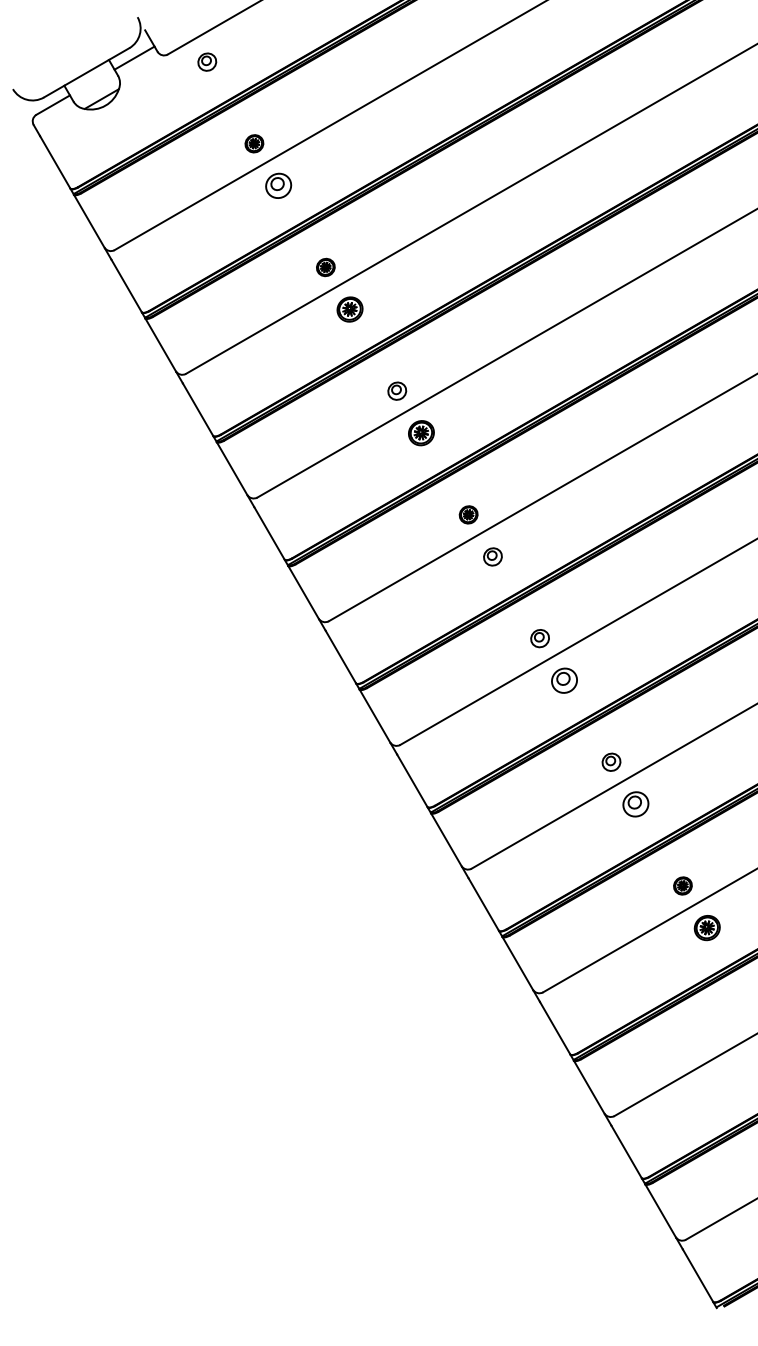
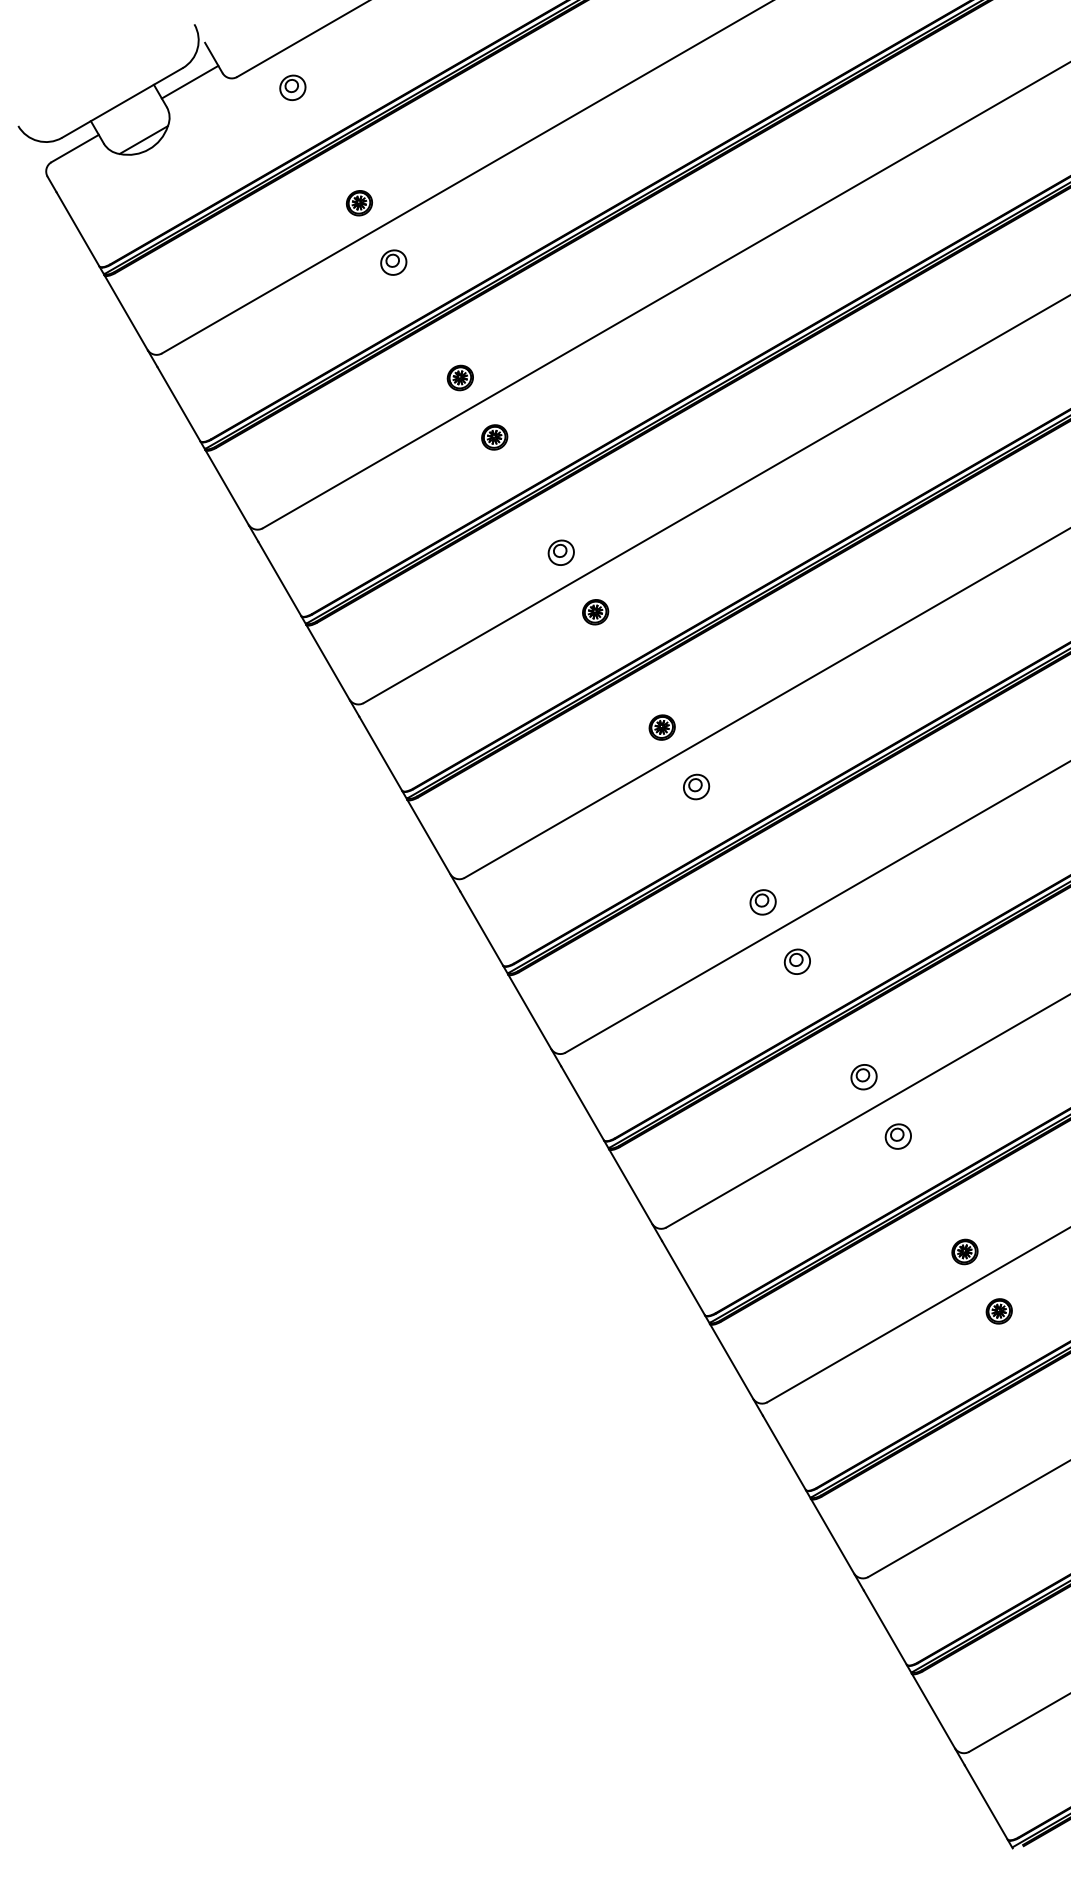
part: (278, 185) -> (393, 262), size x0.71
part: (349, 309) -> (494, 437), size x0.71
part: (421, 433) -> (595, 612), size x0.71
part: (563, 680) -> (796, 961), size x0.71
part: (635, 804) -> (897, 1136), size x0.71
part: (706, 928) -> (998, 1311), size x0.71

